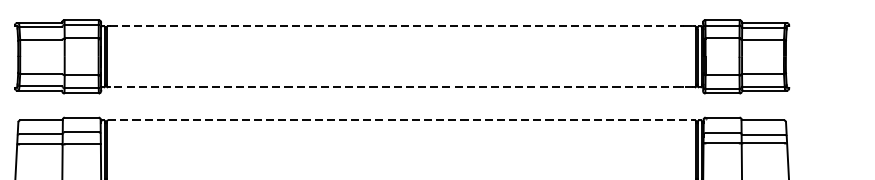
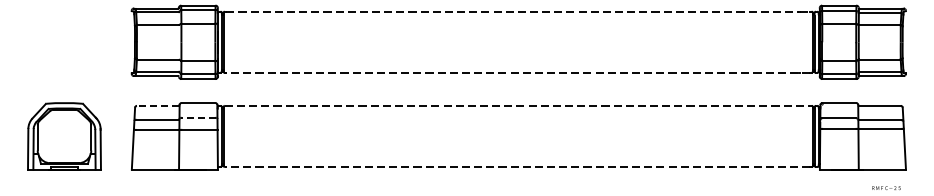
line: (40, 120) -> (157, 105), solid -> dashed
line: (81, 132) -> (198, 117), solid -> dashed

